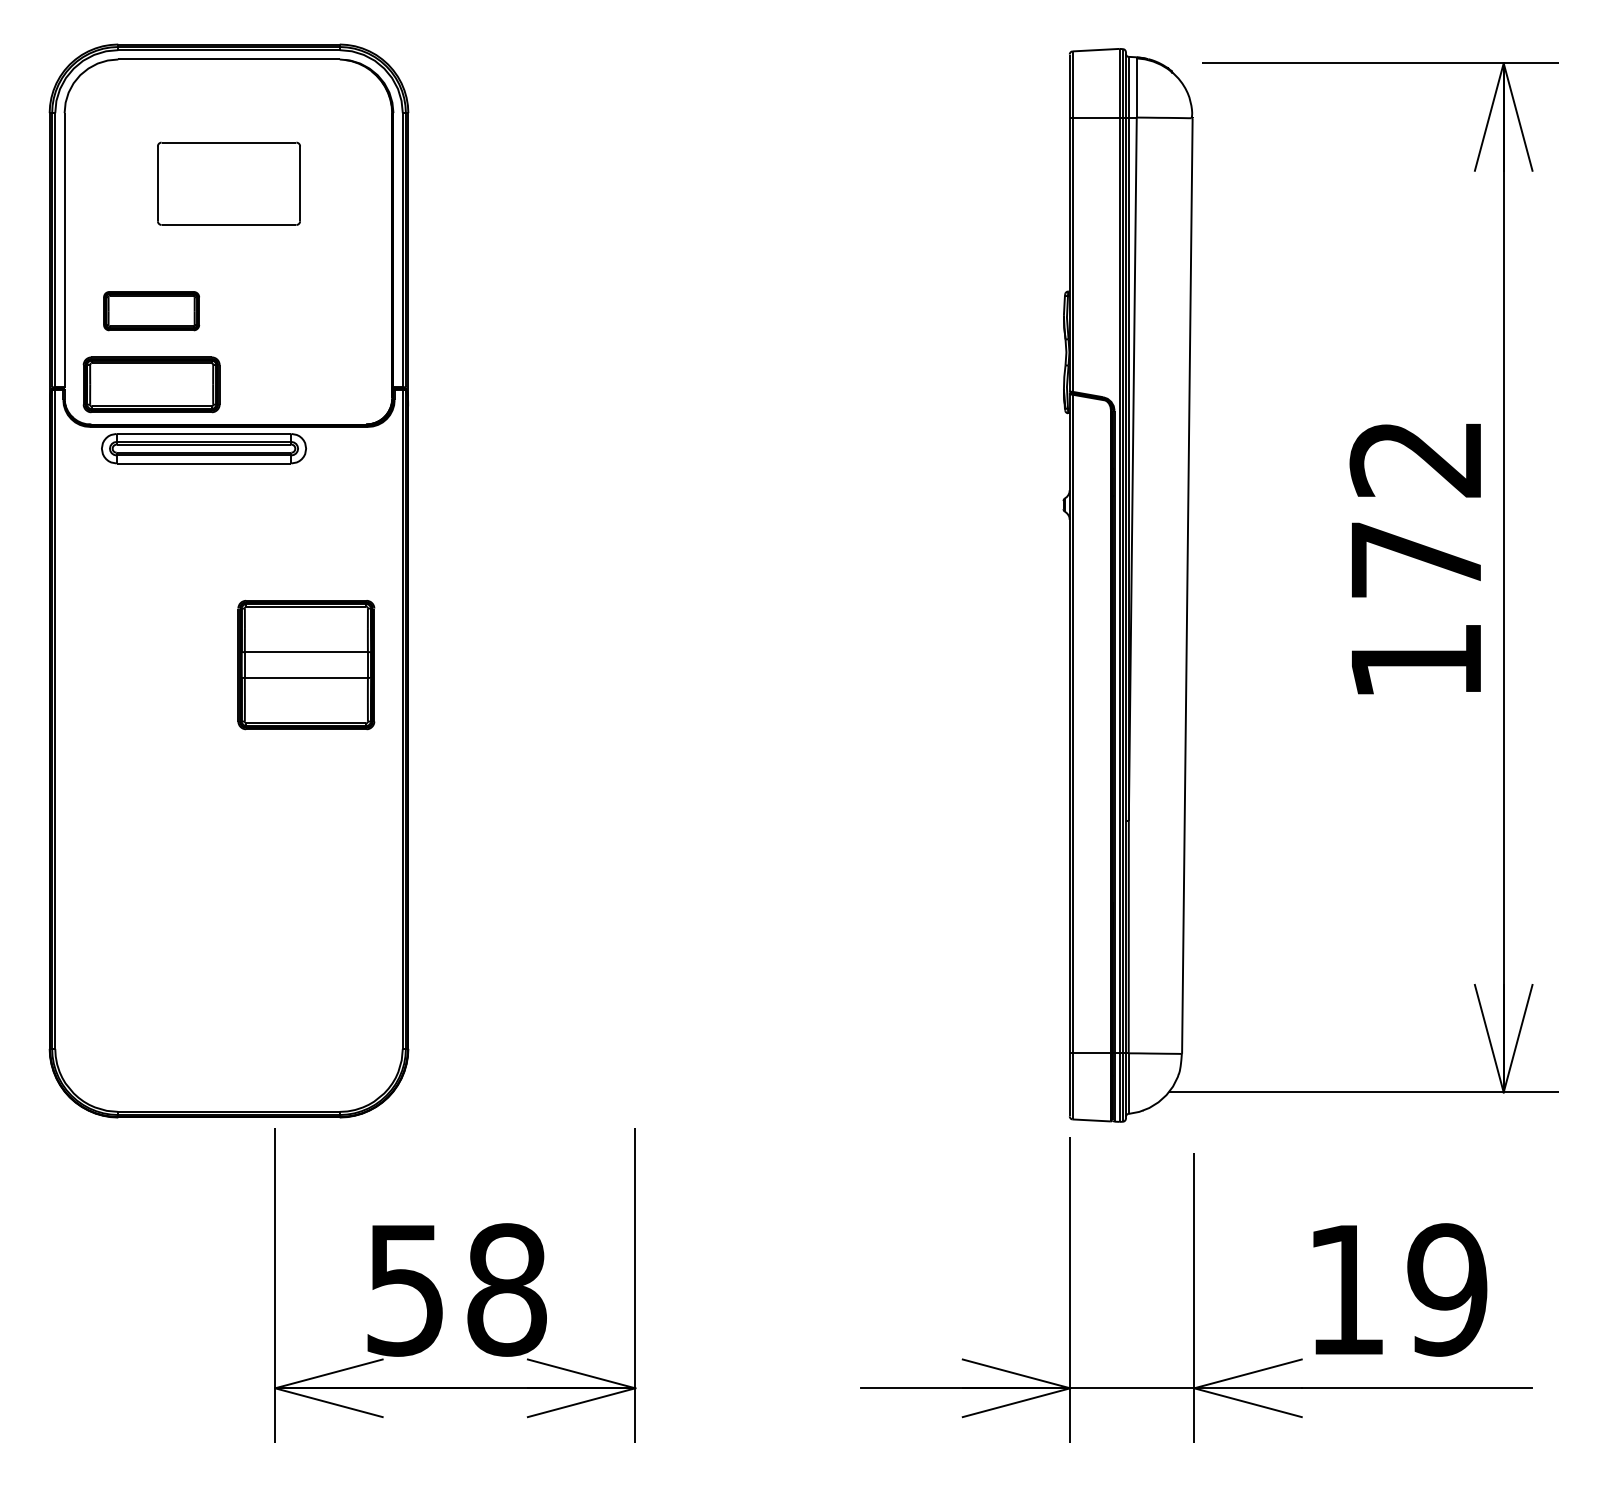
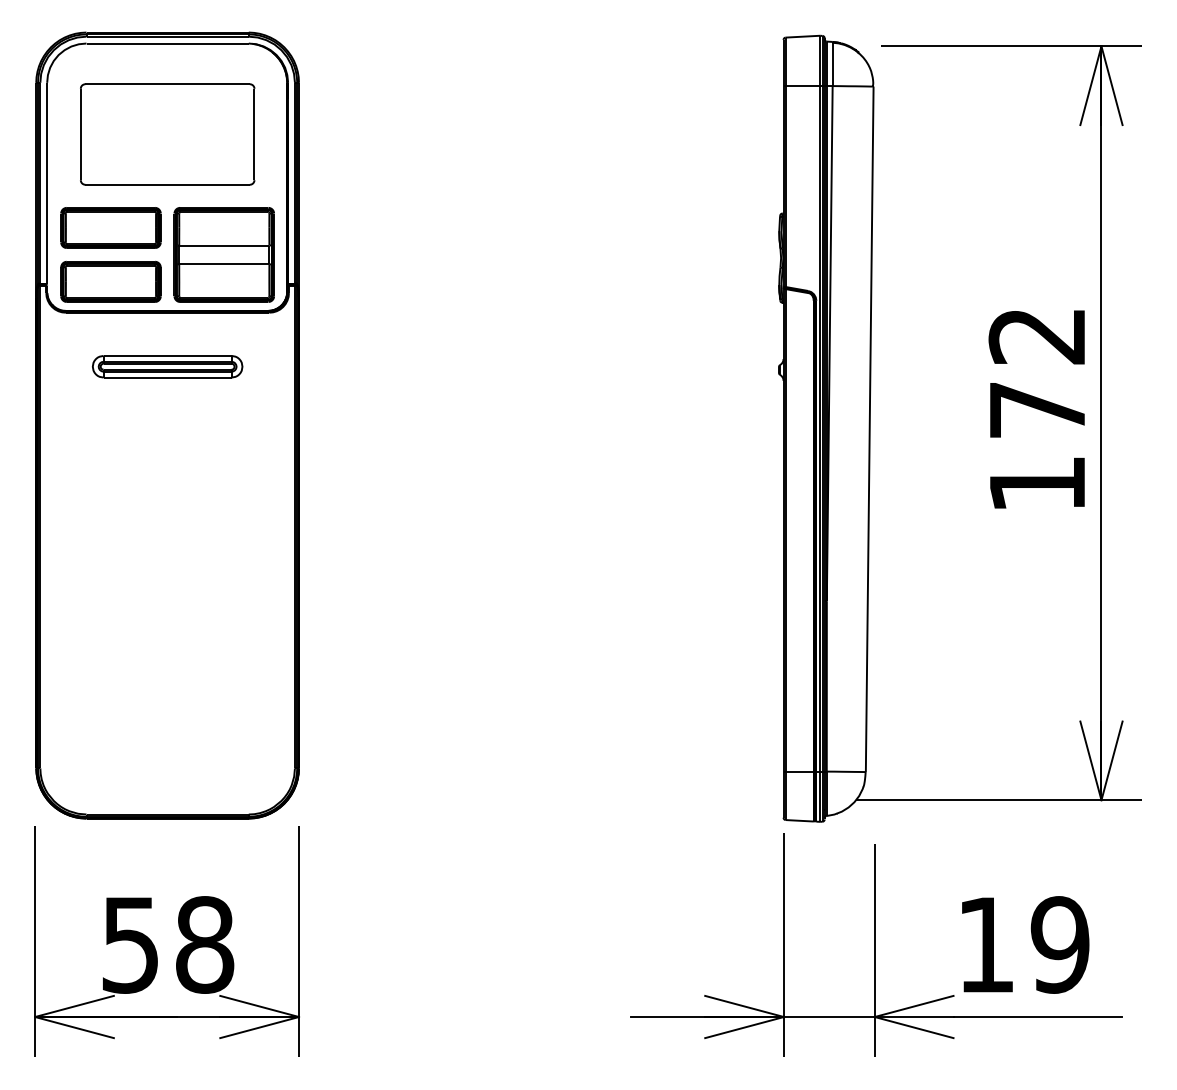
part: (228, 183) -> (167, 134), size x1.67
part: (151, 310) -> (110, 227), size x1.43
part: (203, 448) -> (167, 366), moved
part: (306, 665) -> (224, 255), moved
part: (439, 1293) -> (155, 947), moved

